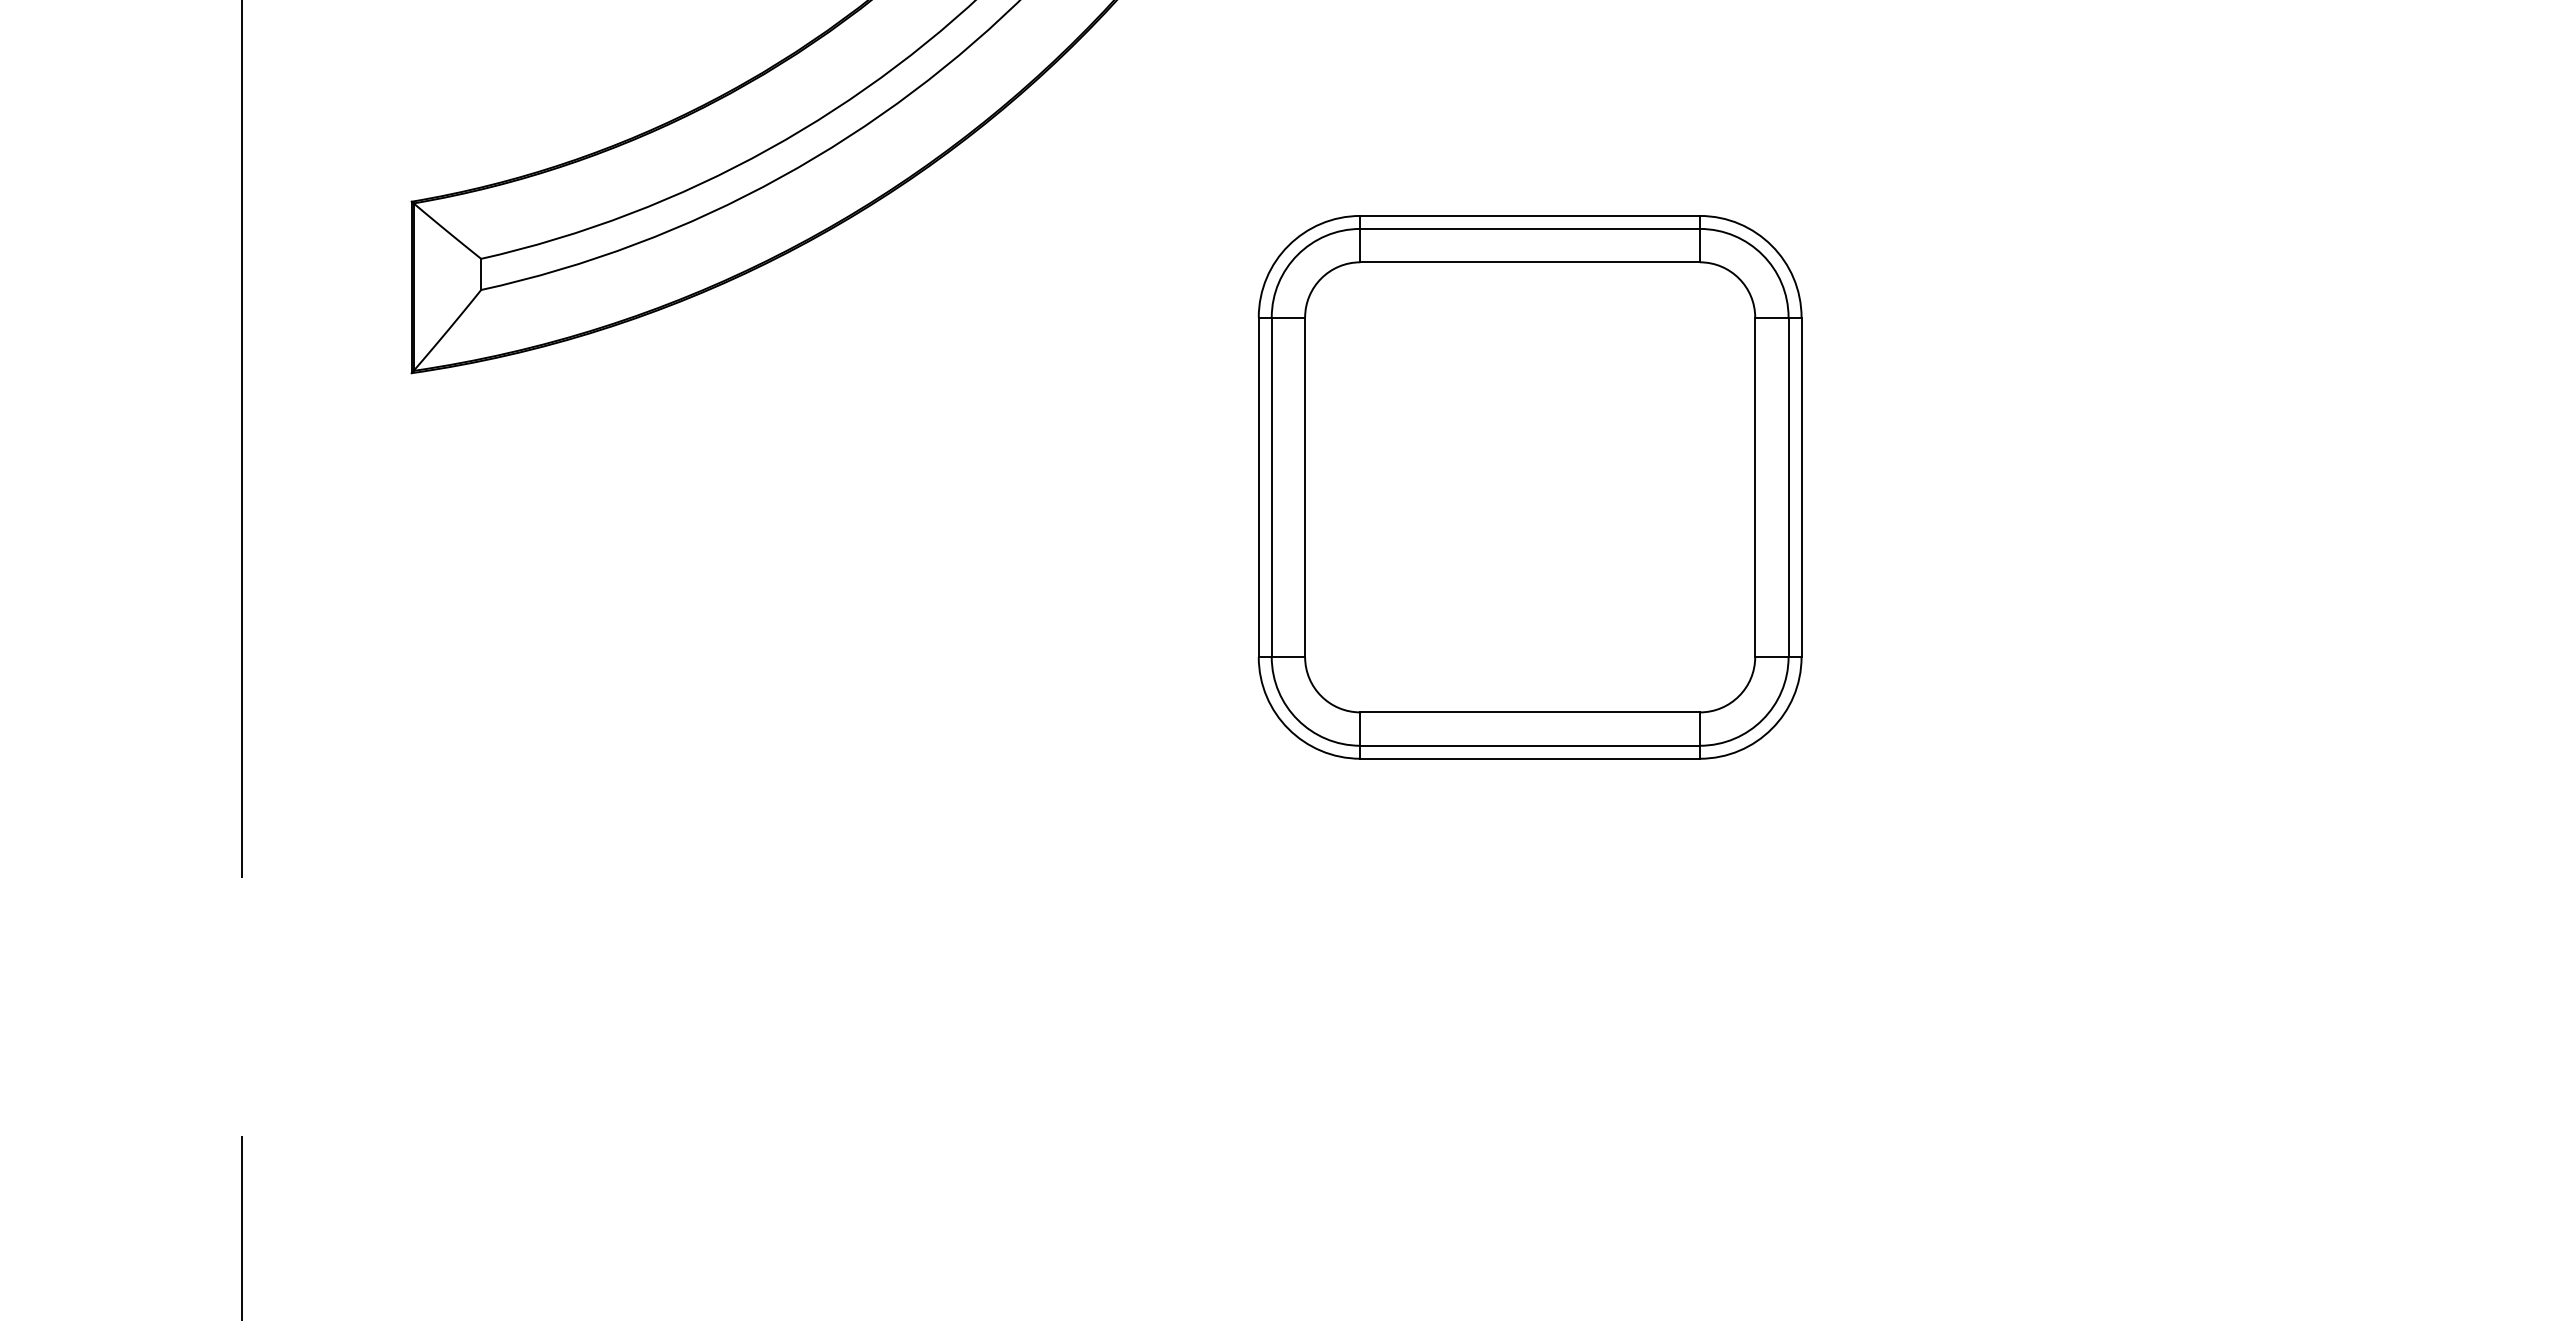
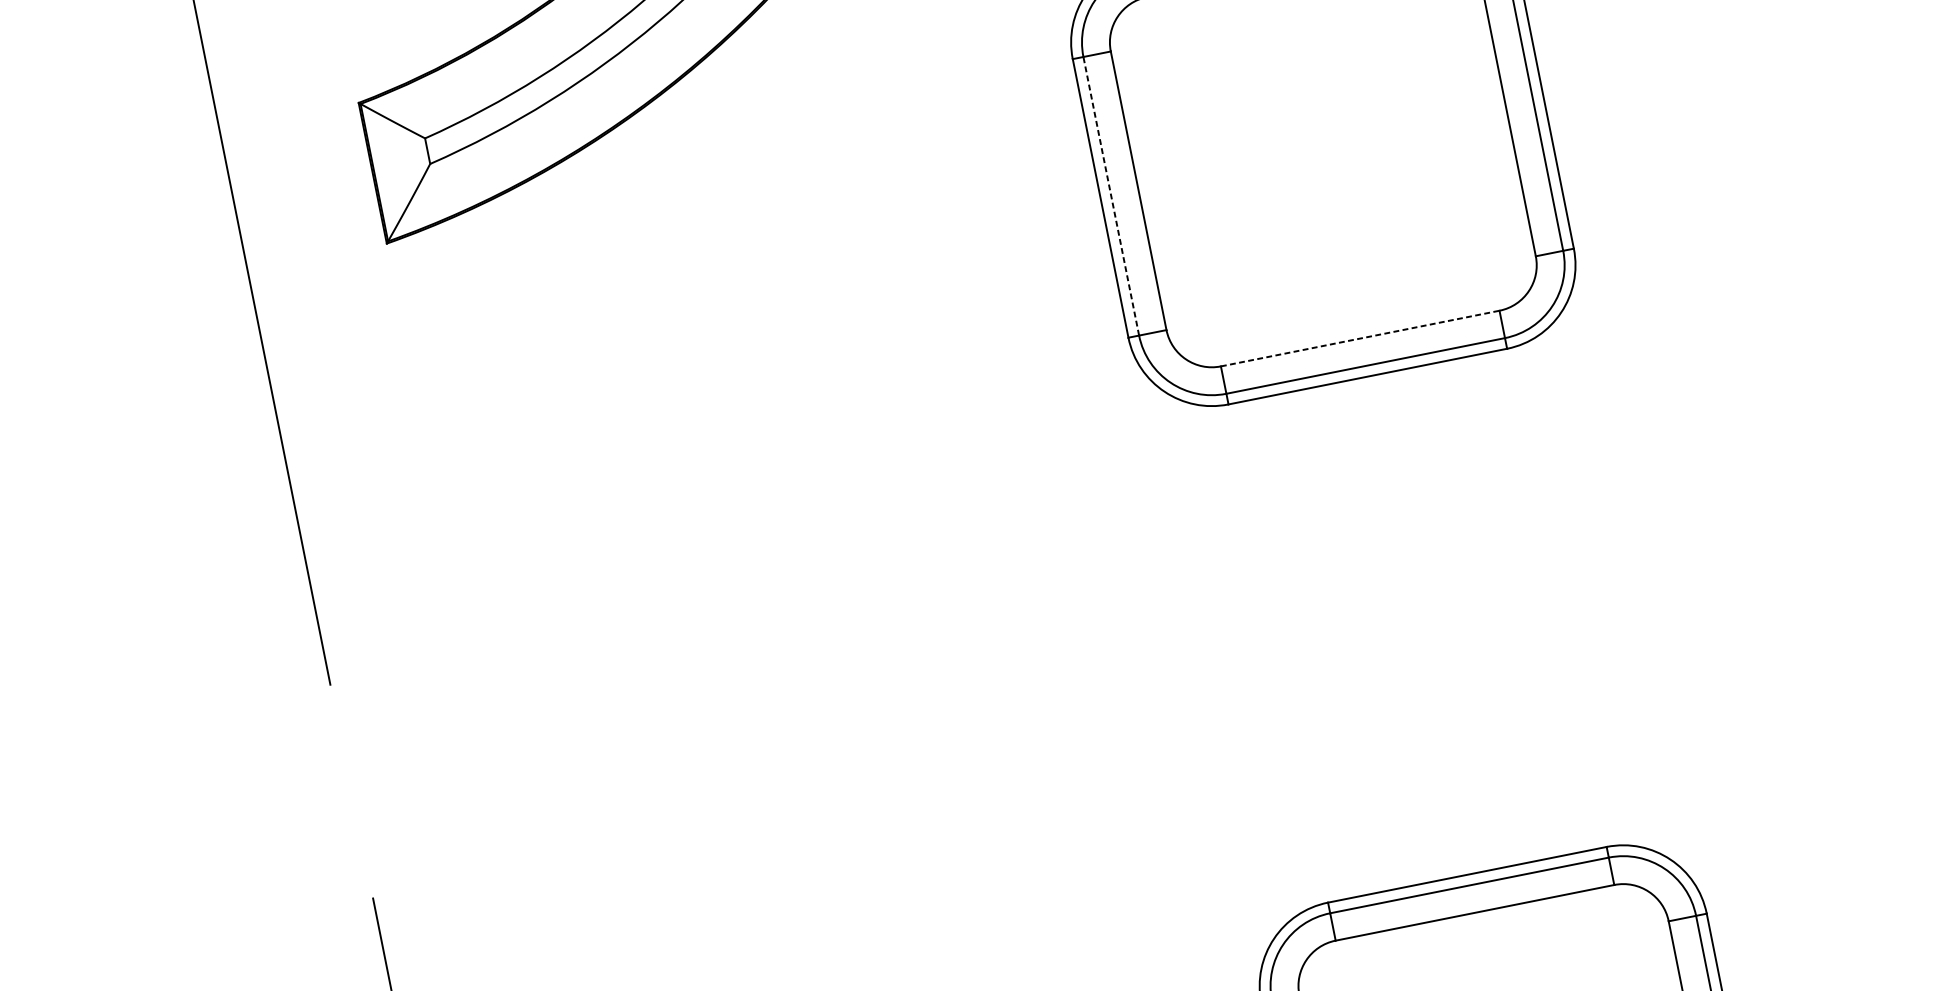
line: (1271, 487) -> (1111, 196), solid -> dashed
line: (1530, 712) -> (1360, 338), solid -> dashed

